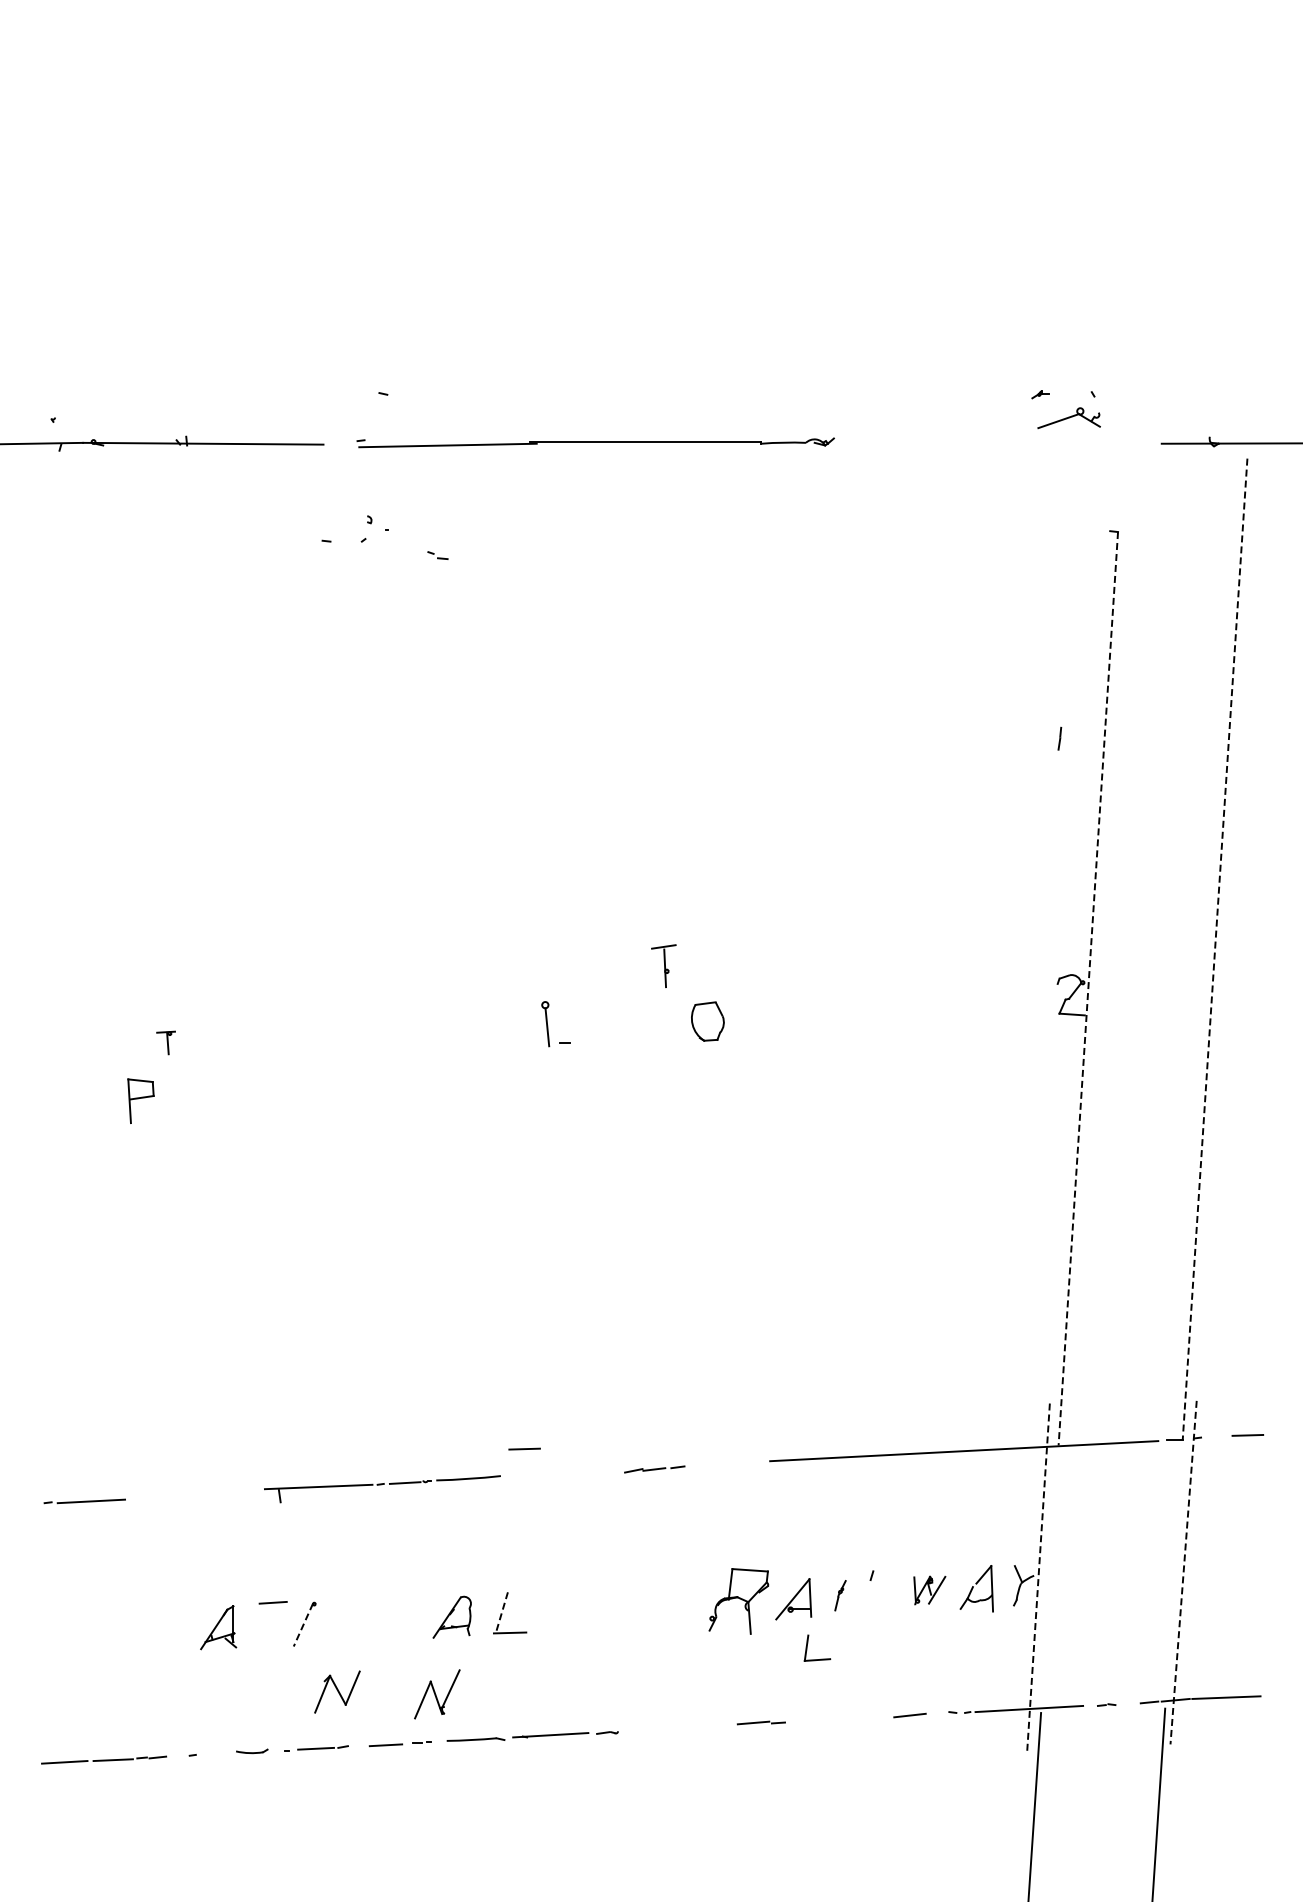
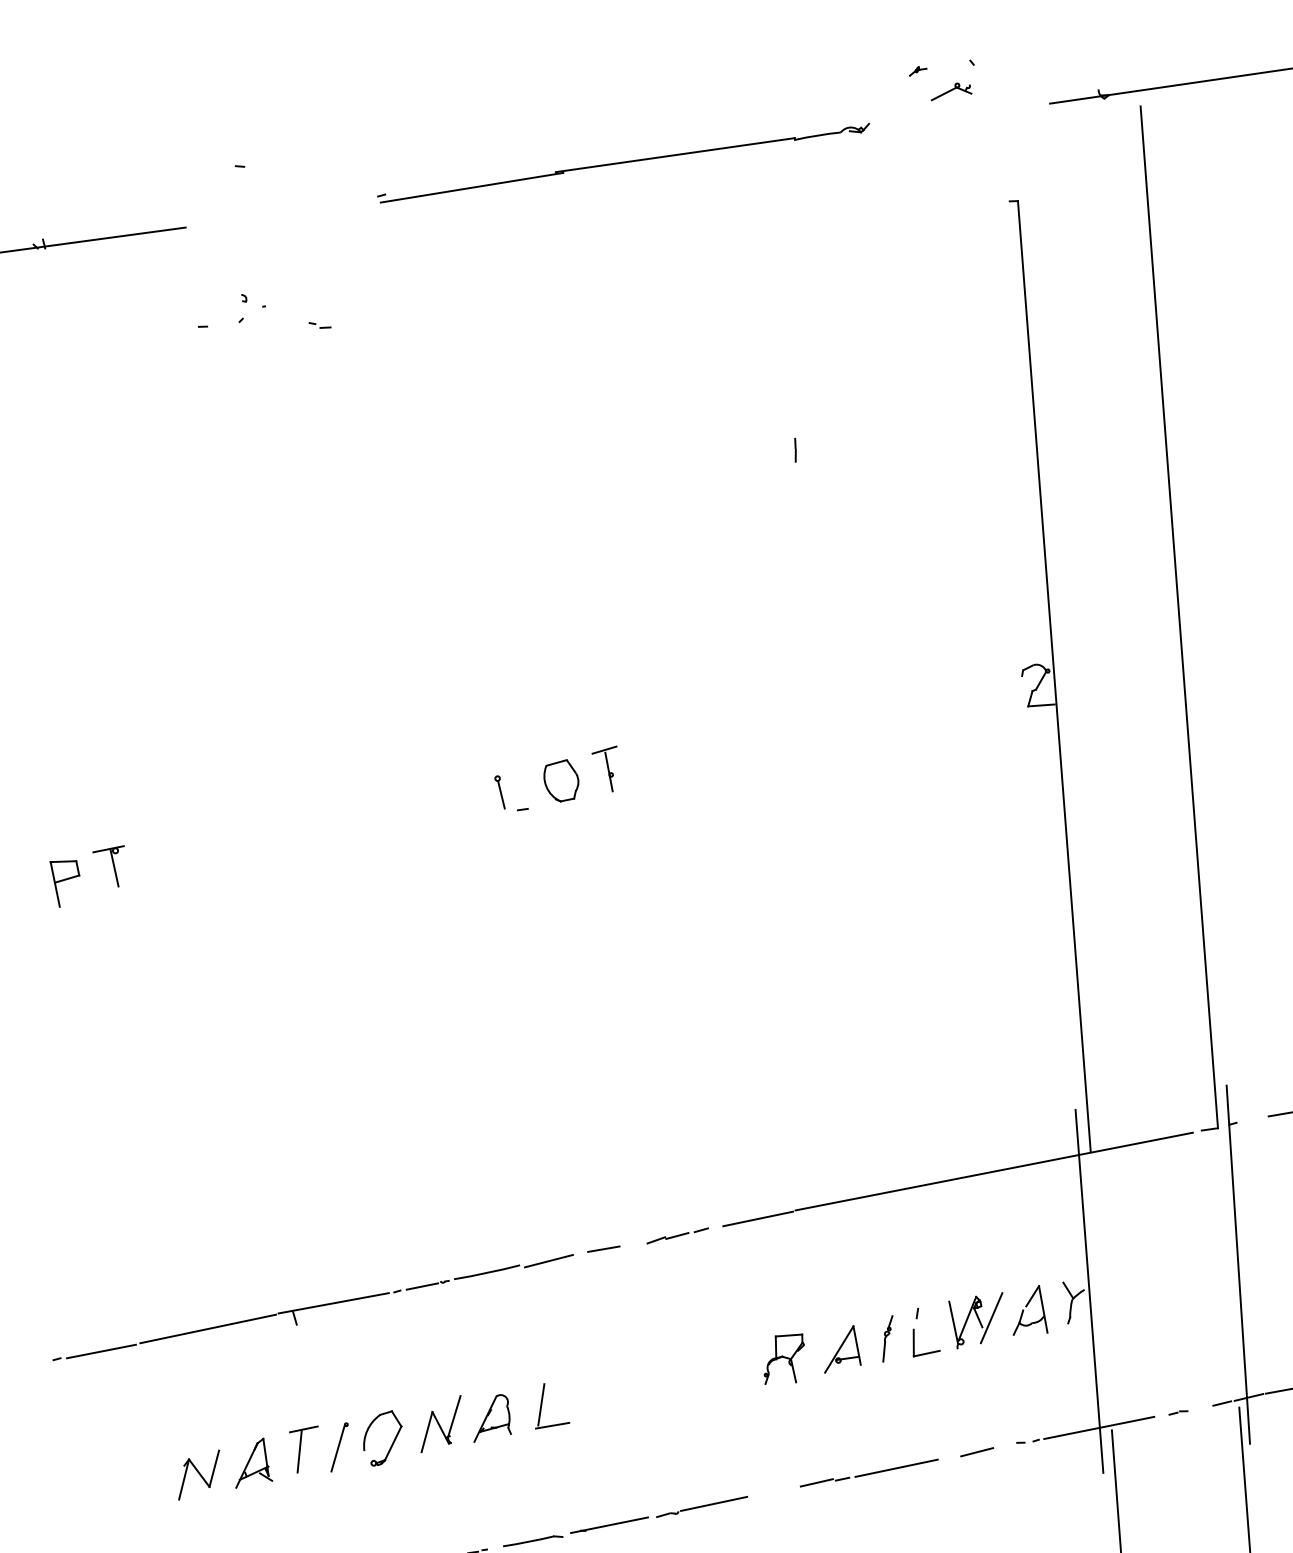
part: (1068, 418) -> (950, 91), size x0.62
part: (595, 442) -> (623, 163), moved
line: (1059, 738) -> (795, 450), moved
line: (1215, 949) -> (1179, 617), dashed -> solid
part: (663, 965) -> (606, 769), moved
line: (1088, 988) -> (1054, 676), dashed -> solid
part: (707, 1021) -> (561, 781), moved
part: (545, 1023) -> (499, 791), size x0.71
part: (165, 1042) -> (110, 867), size x1.67
part: (140, 1100) -> (66, 882), moved
line: (524, 1448) -> (603, 1248), moved
line: (733, 1464) -> (758, 1219), added
line: (528, 1475) -> (548, 1260), added
line: (195, 1494) -> (207, 1329), added
line: (1183, 1573) -> (1238, 1265), dashed -> solid
line: (1038, 1577) -> (1089, 1290), dashed -> solid
part: (929, 1590) -> (978, 1320), size x1.67
part: (840, 1595) -> (887, 1338), size x1.43
part: (738, 1601) -> (783, 1359), size x0.71
line: (502, 1612) -> (541, 1405), dashed -> solid
line: (266, 1623) -> (299, 1451), added
line: (303, 1625) -> (338, 1448), dashed -> solid
part: (356, 1625) -> (393, 1440), added
part: (808, 1643) -> (915, 1337), moved
part: (337, 1691) -> (199, 1474), moved
part: (437, 1694) -> (441, 1424), moved
line: (831, 1719) -> (896, 1467), added
line: (652, 1728) -> (713, 1503), added

